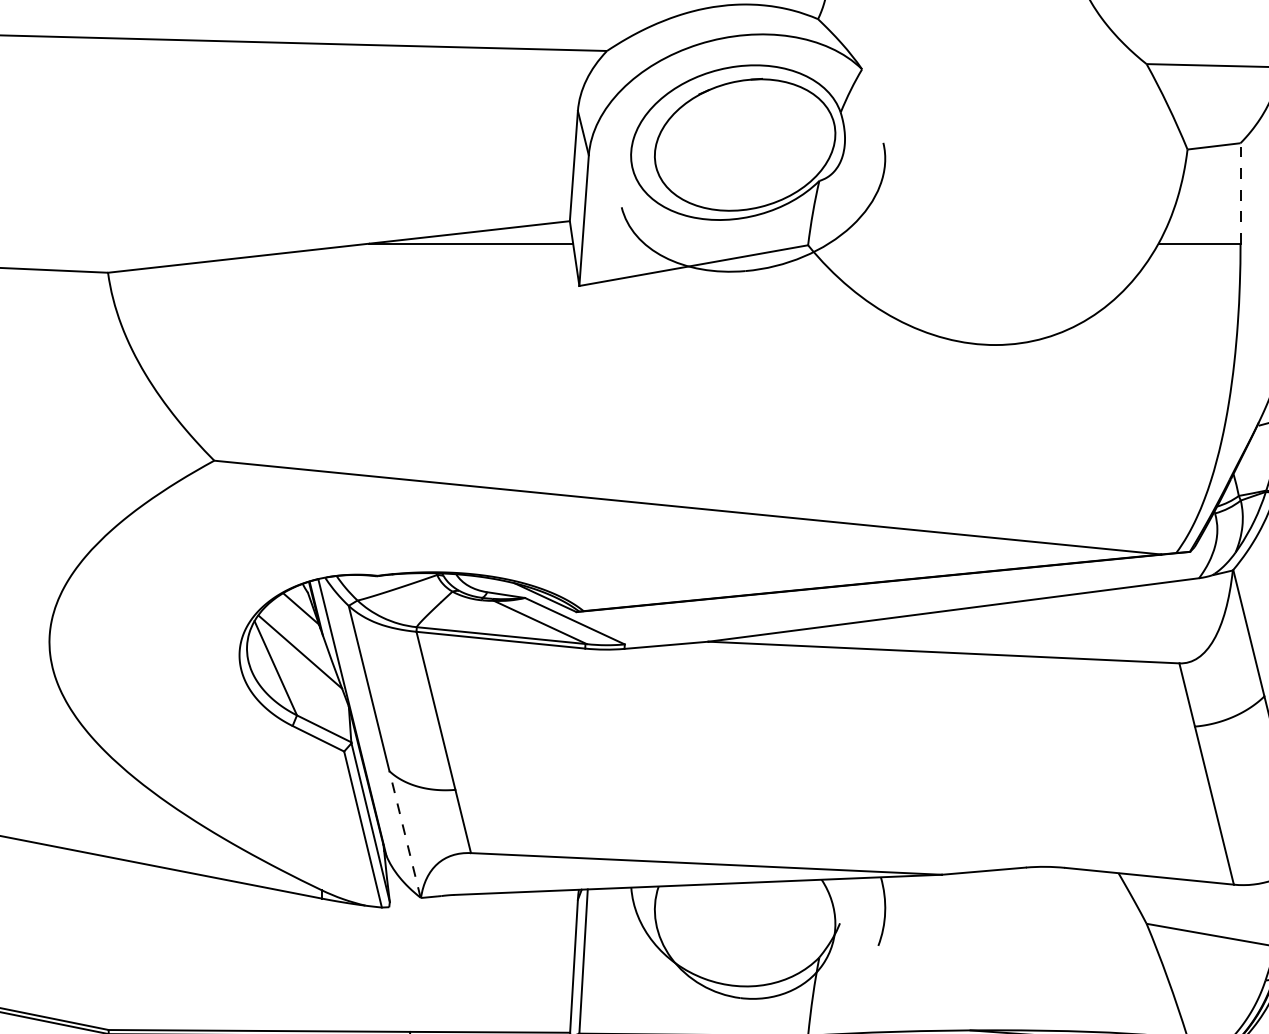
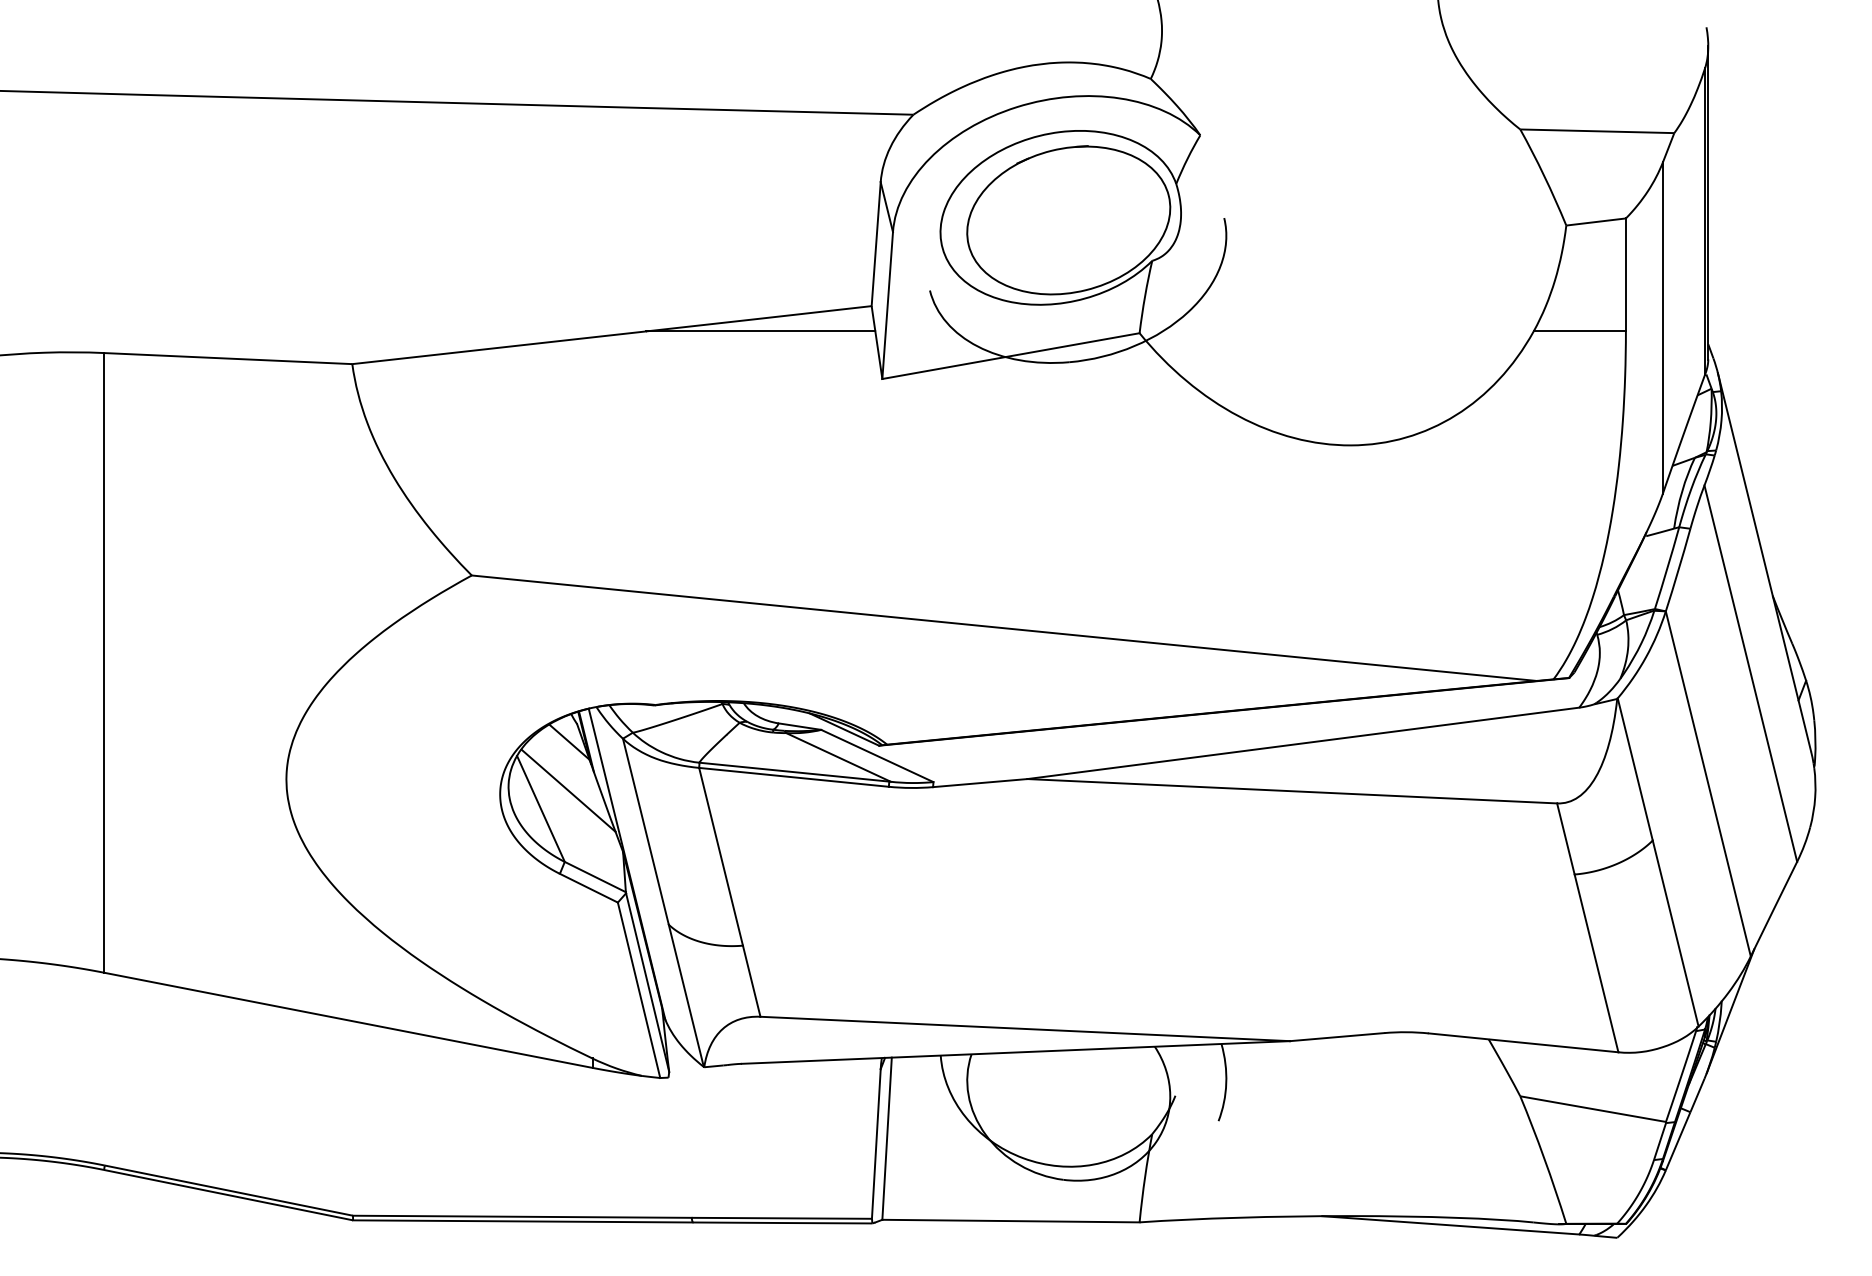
line: (1240, 193) -> (1625, 274), dashed -> solid
line: (405, 834) -> (686, 995), dashed -> solid

